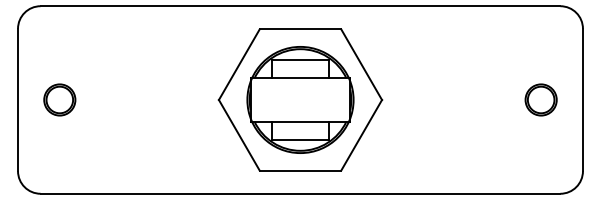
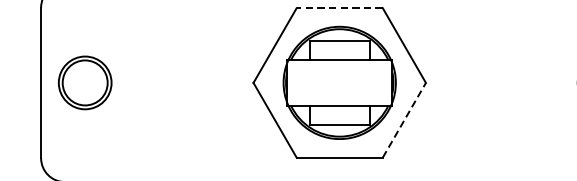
line: (300, 29) -> (339, 8), solid -> dashed
part: (59, 99) -> (84, 82), size x1.6
line: (361, 135) -> (404, 120), solid -> dashed

